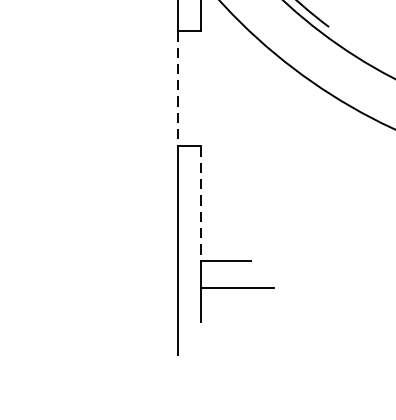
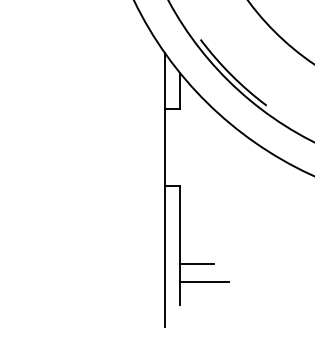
line: (179, 88) -> (165, 147), dashed -> solid
line: (201, 203) -> (180, 224), dashed -> solid

